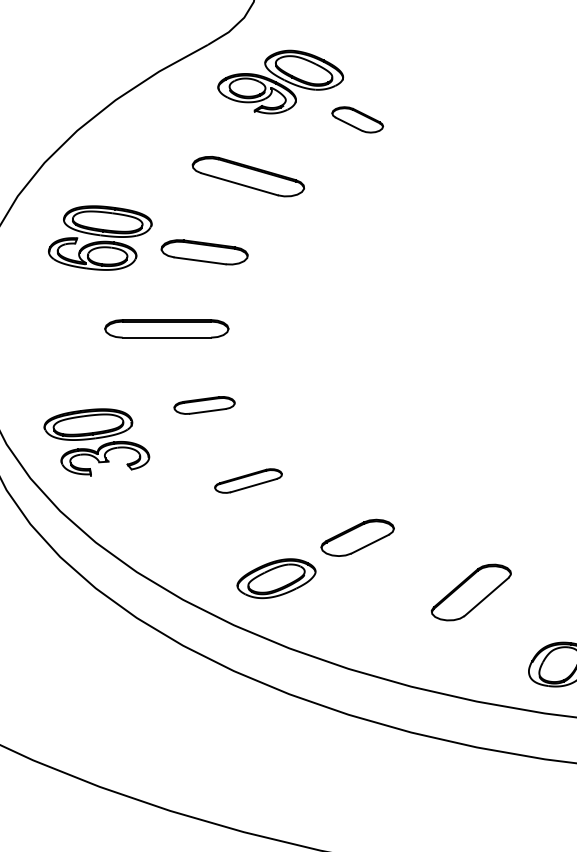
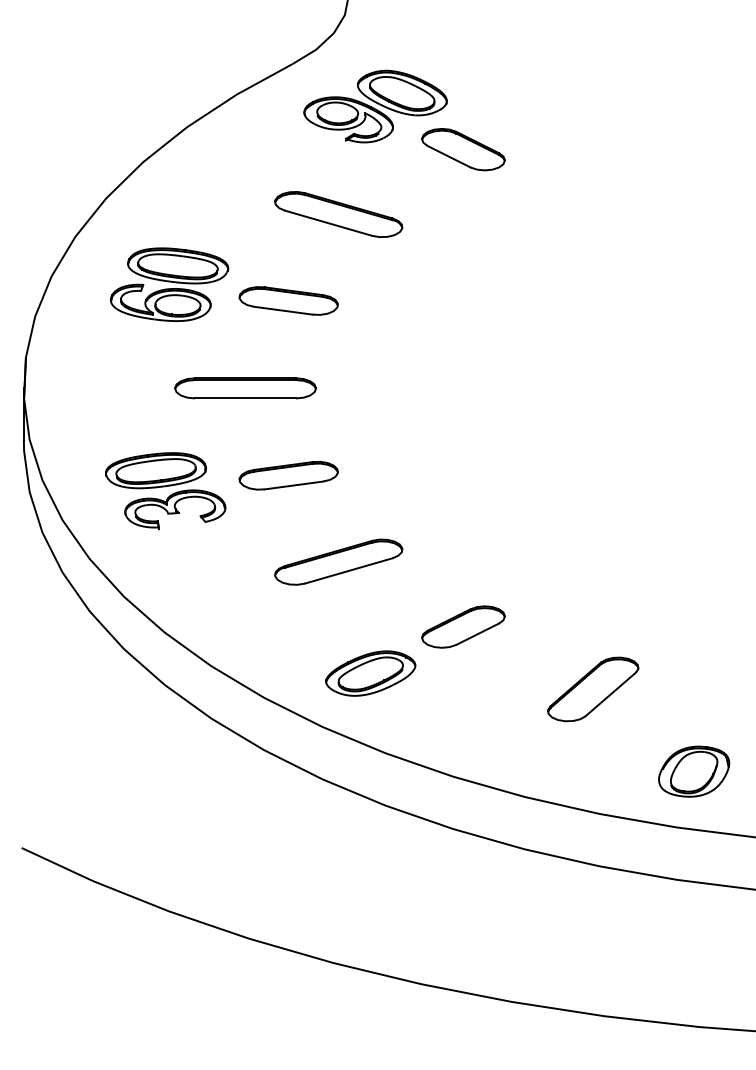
part: (357, 119) -> (463, 149), size x1.43
part: (204, 405) -> (288, 475), size x1.43
part: (96, 442) -> (165, 491), moved
part: (248, 480) -> (338, 561), size x1.67

